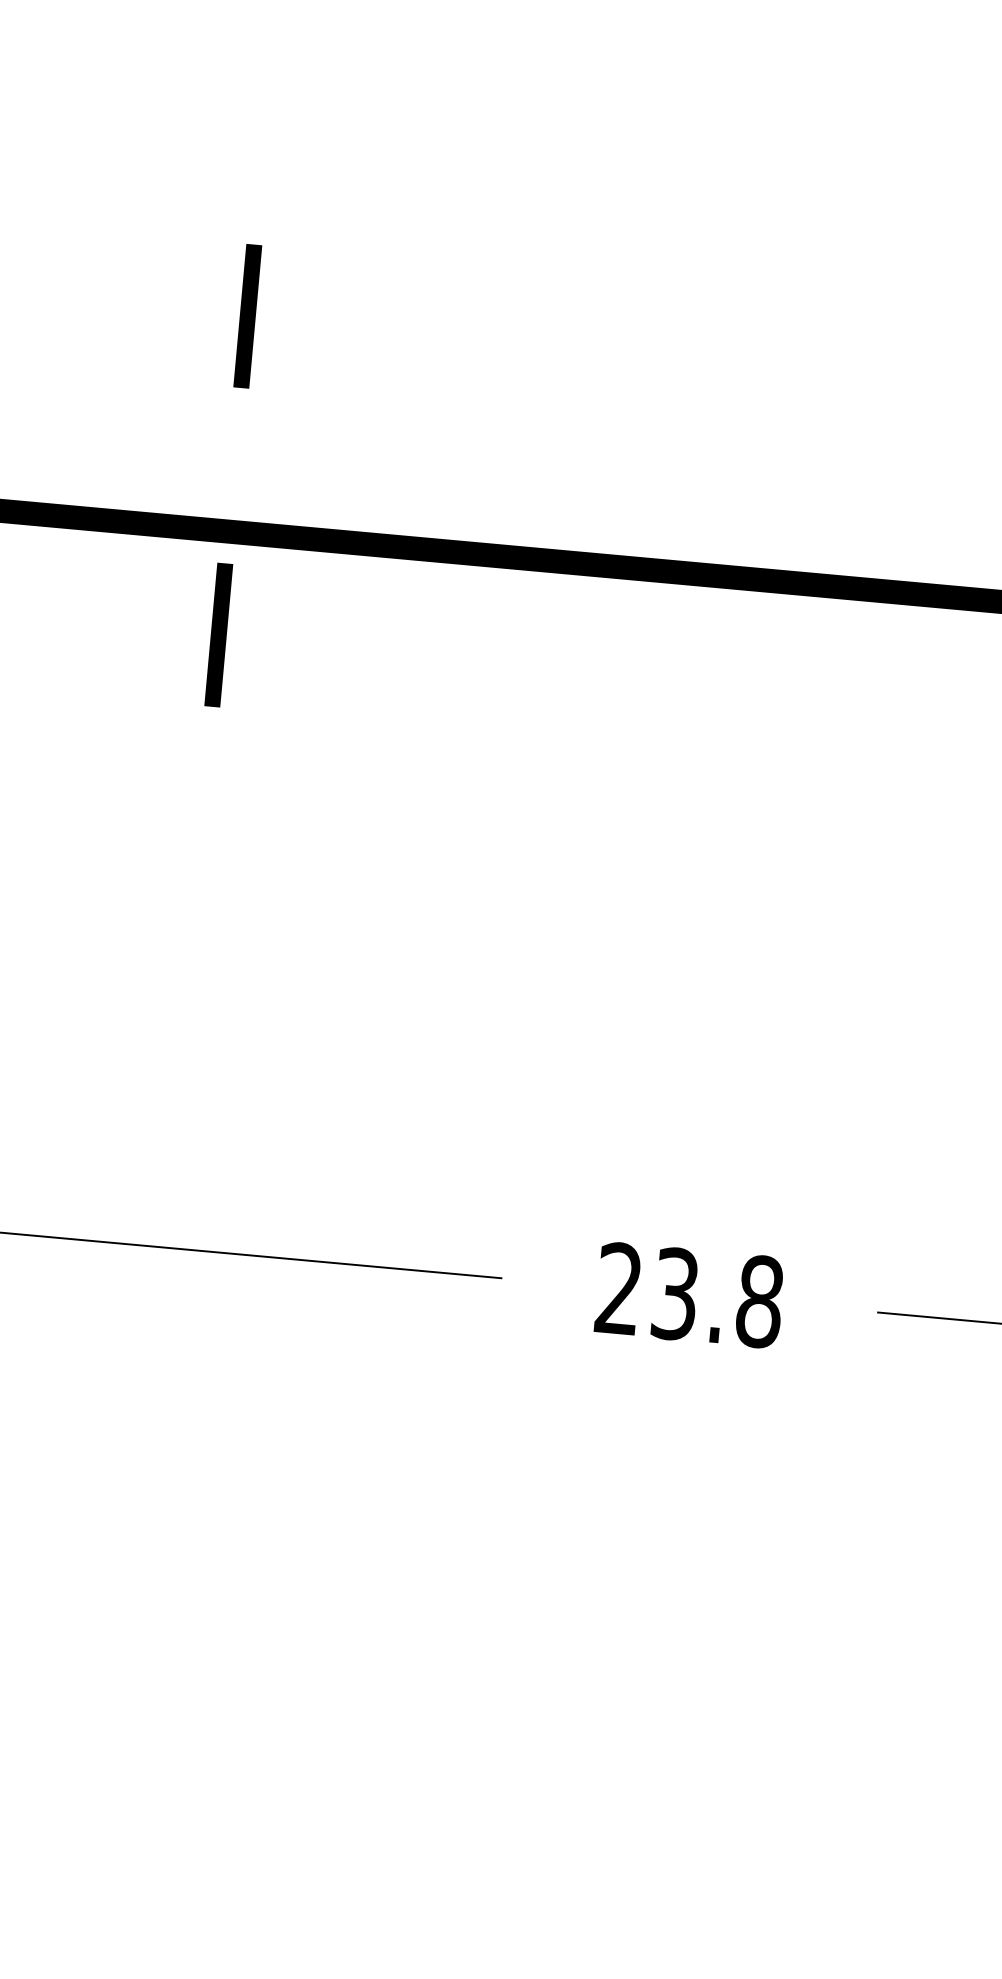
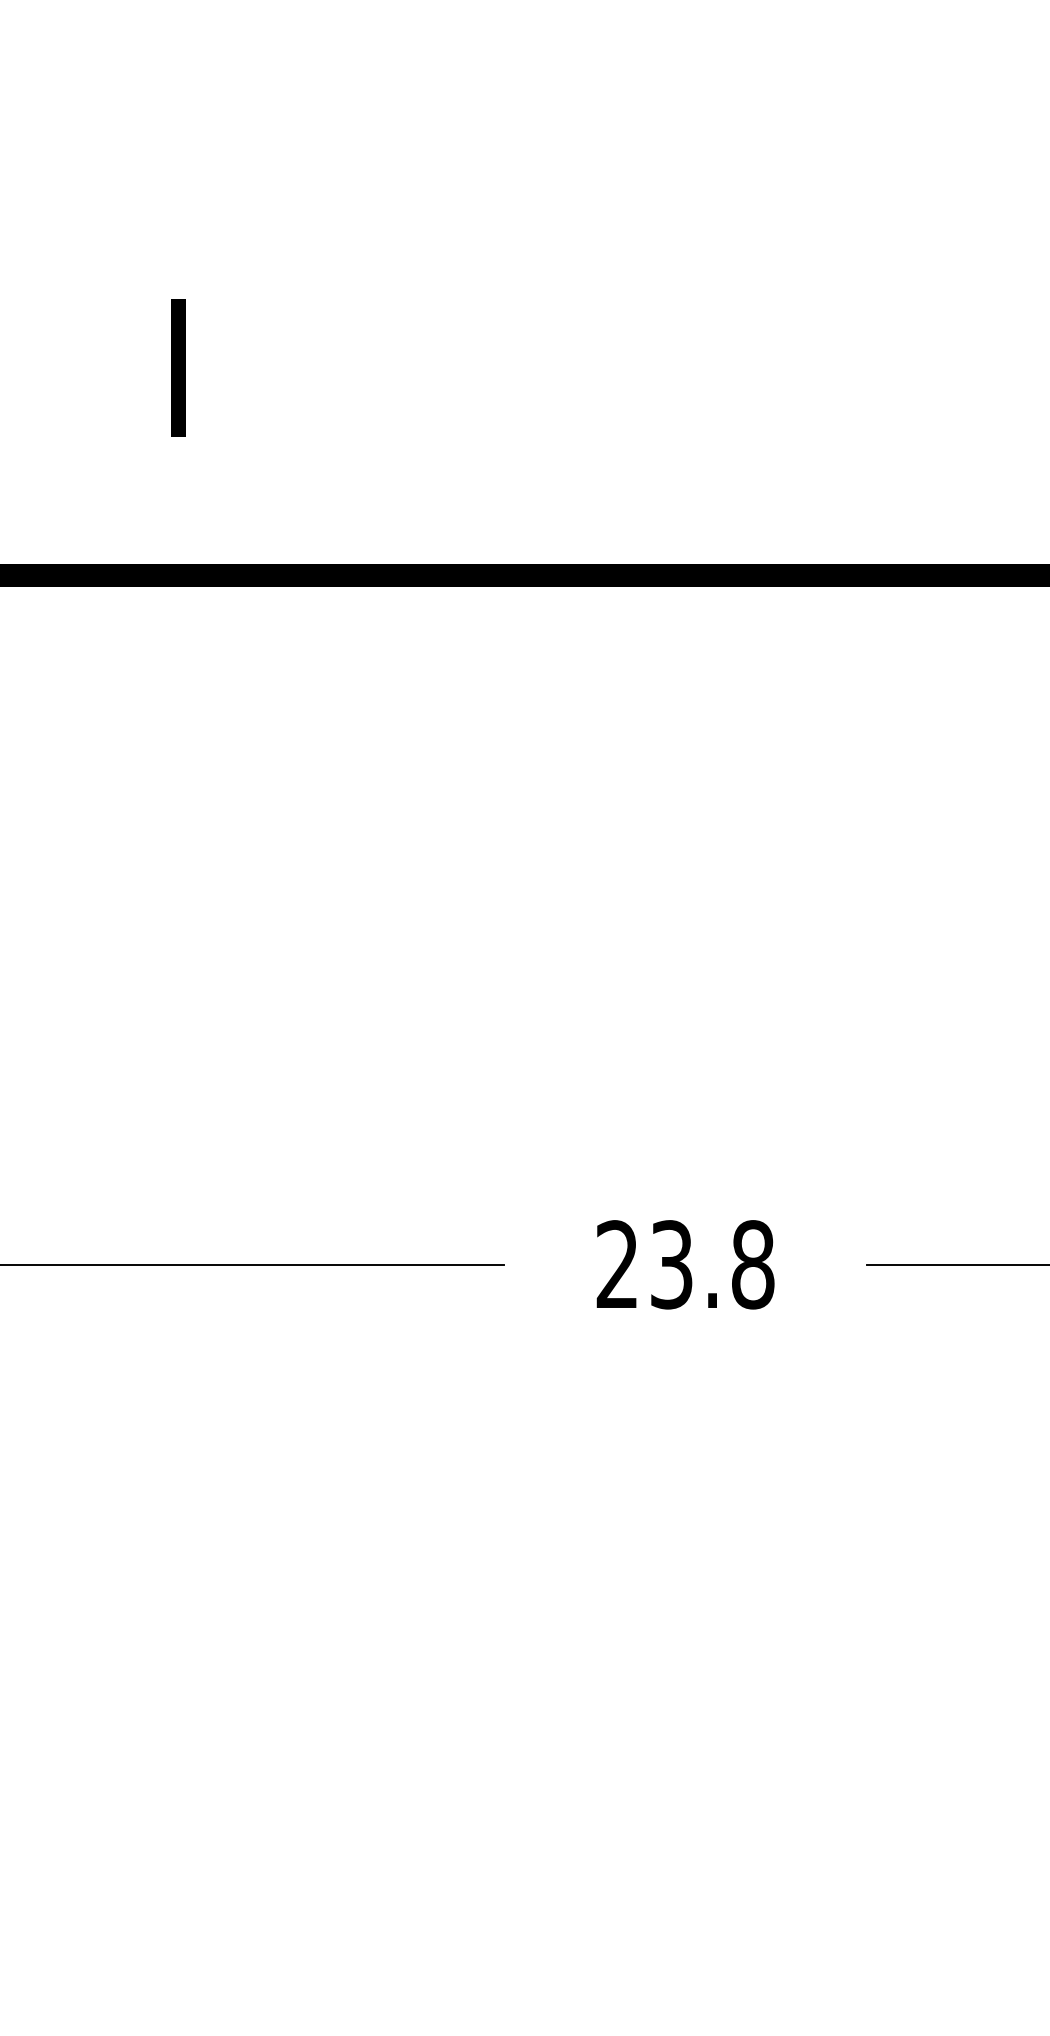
line: (219, 634) -> (178, 674), removed

